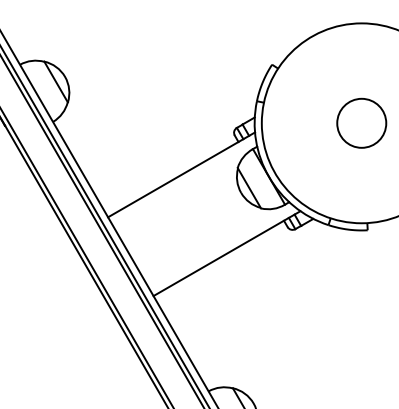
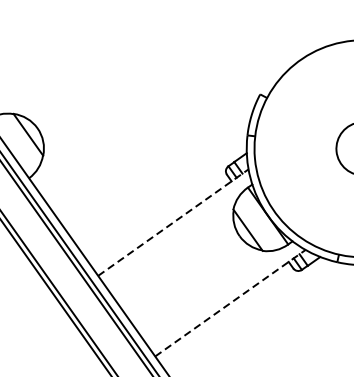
line: (181, 174) -> (173, 222), solid -> dashed
line: (227, 253) -> (230, 303), solid -> dashed

